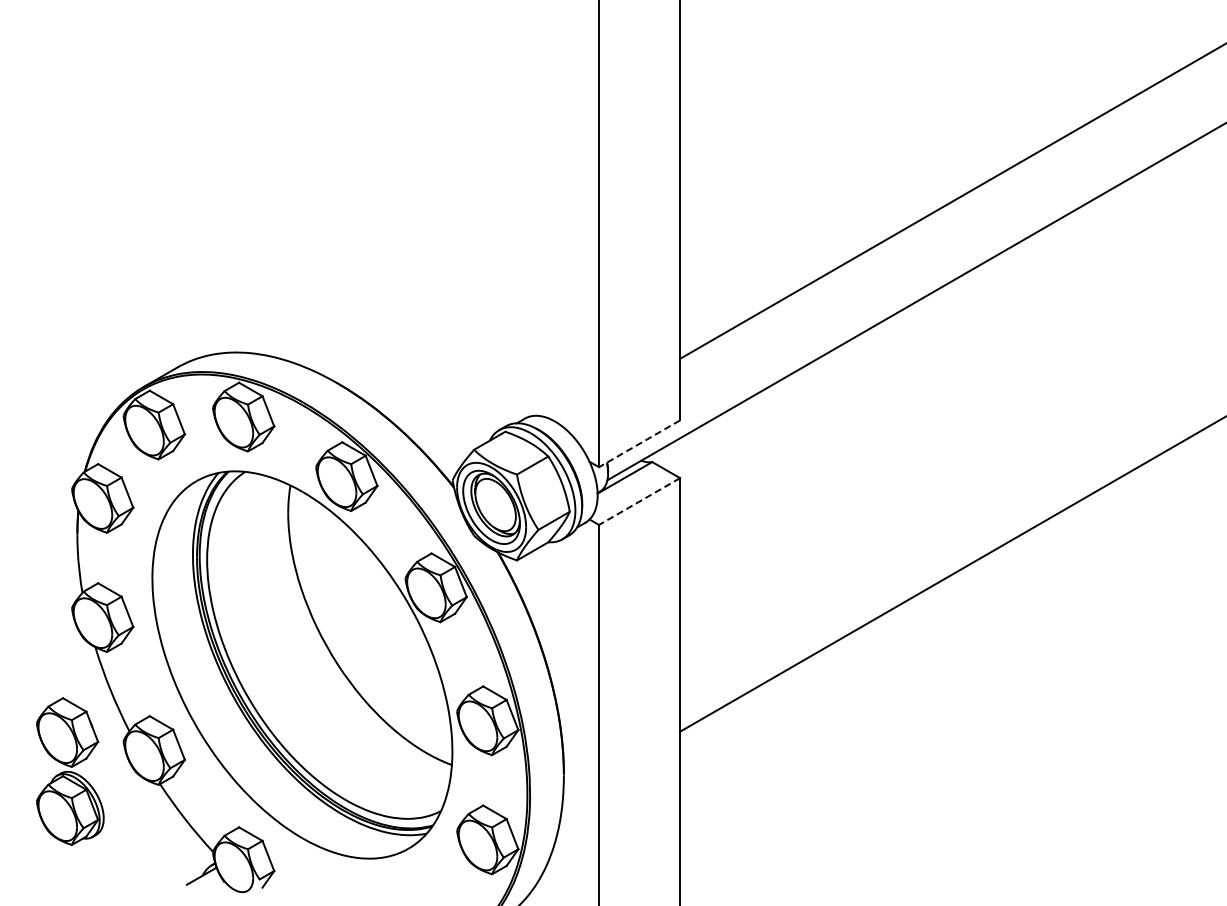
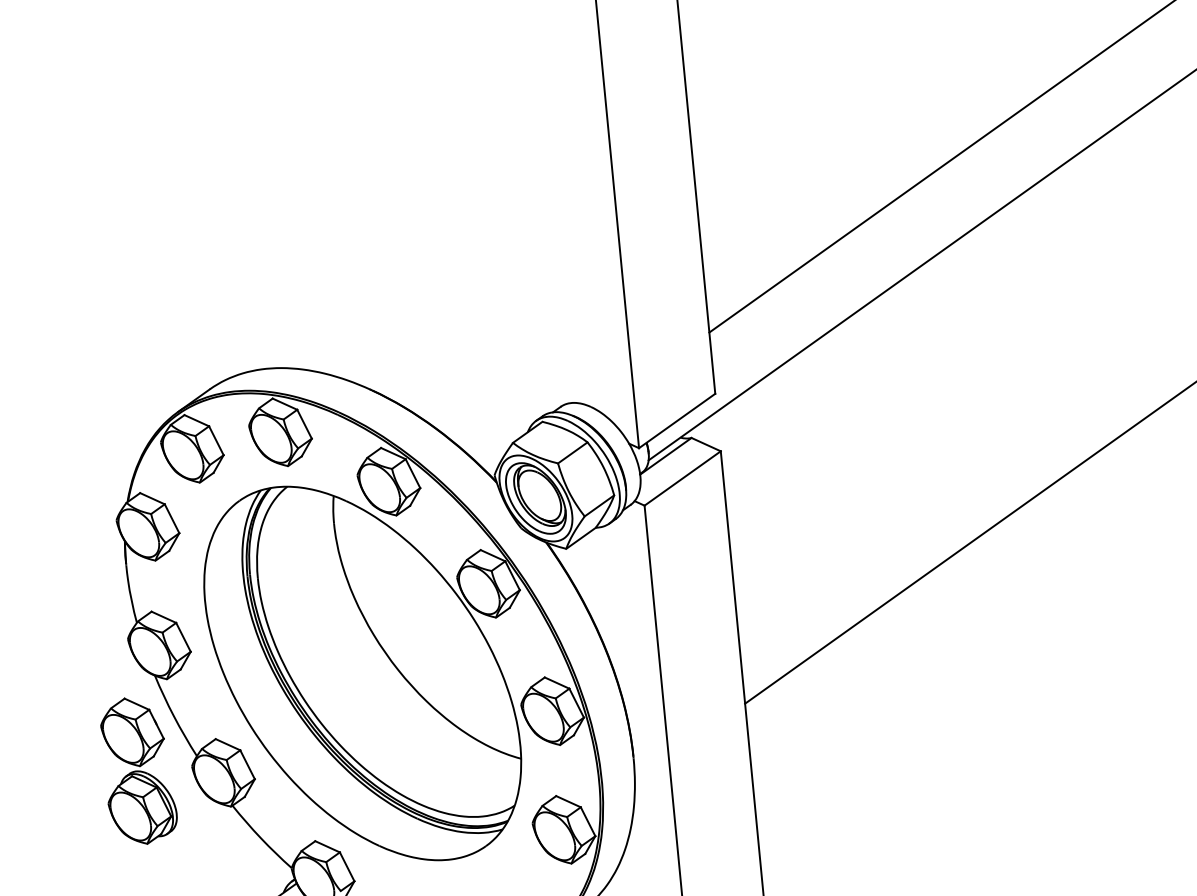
line: (639, 443) -> (677, 420), dashed -> solid
line: (639, 501) -> (682, 478), dashed -> solid
part: (70, 771) -> (139, 770), moved

